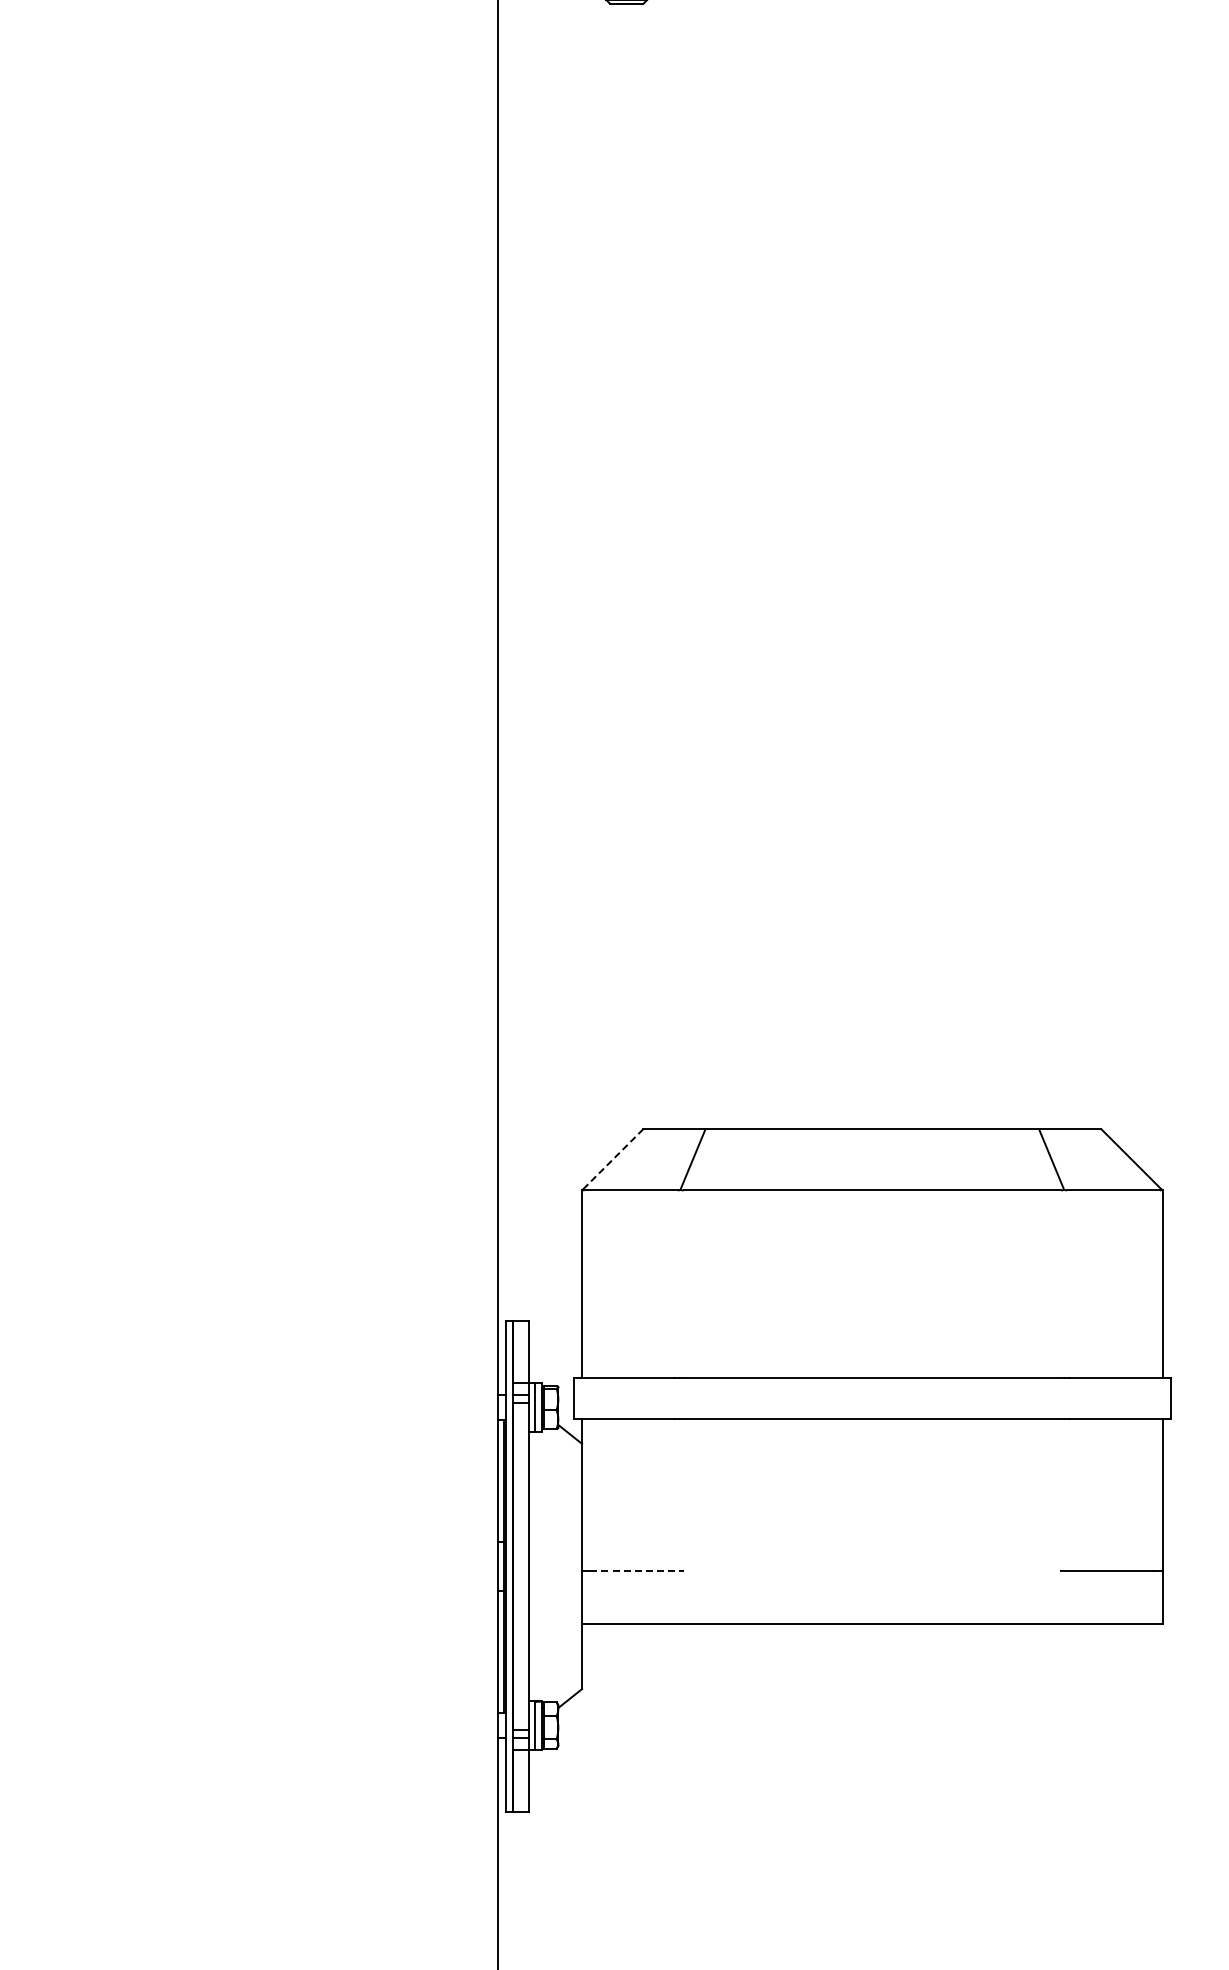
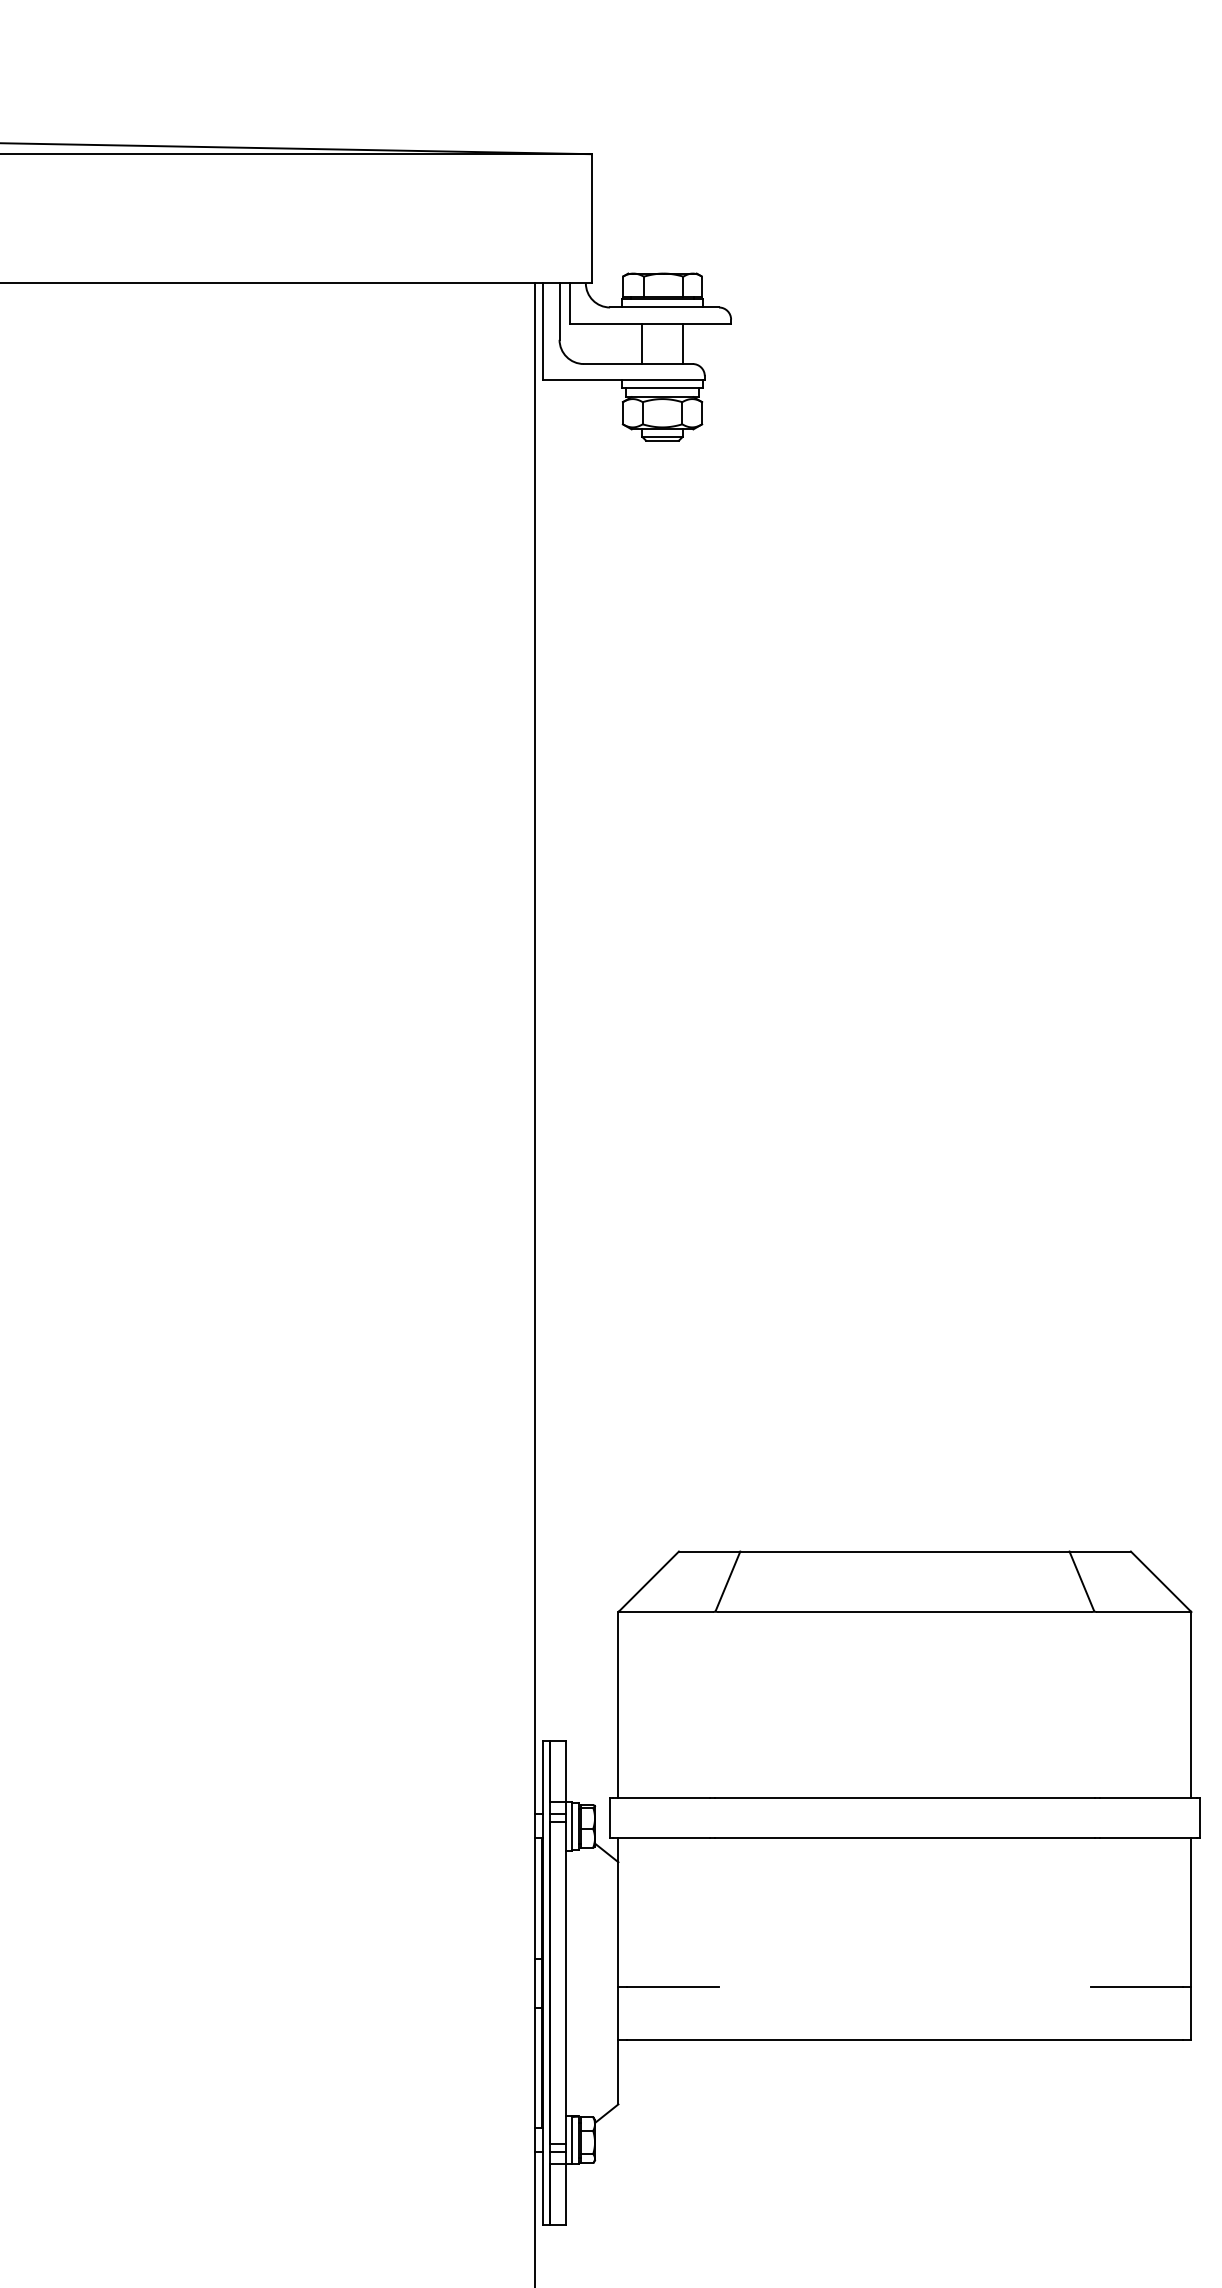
line: (612, 1159) -> (648, 1581), dashed -> solid
line: (637, 1570) -> (673, 1987), dashed -> solid

